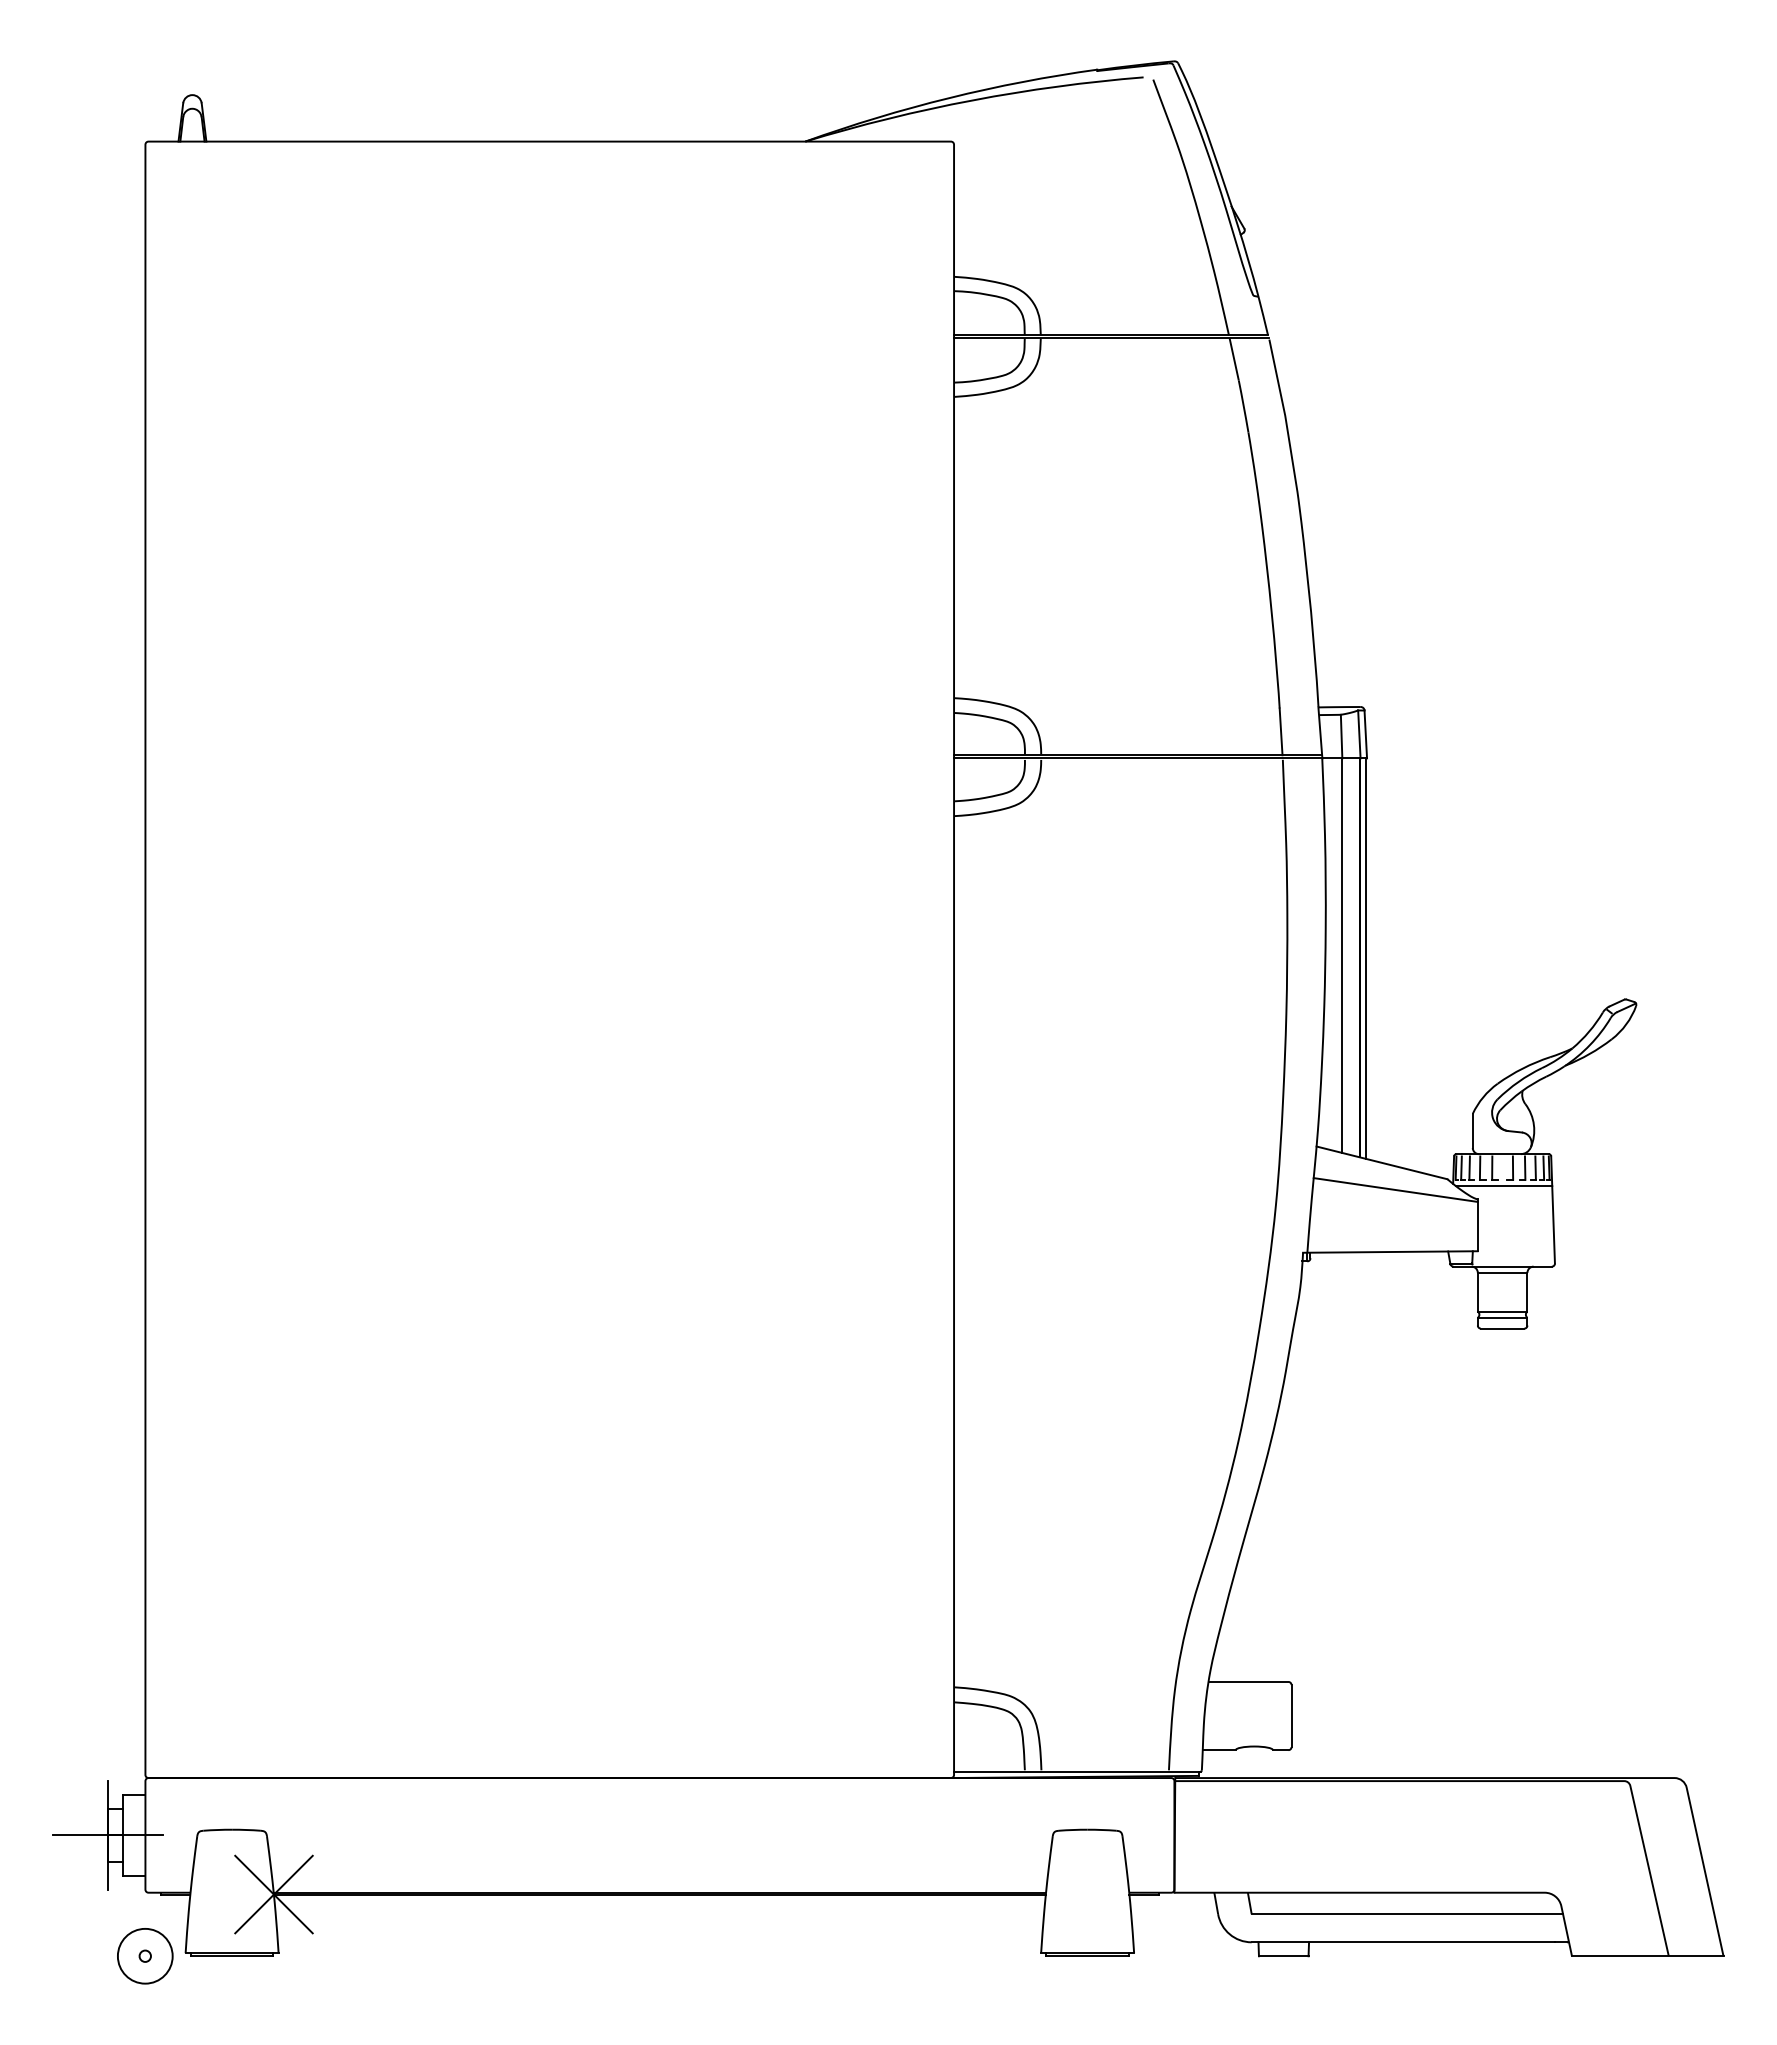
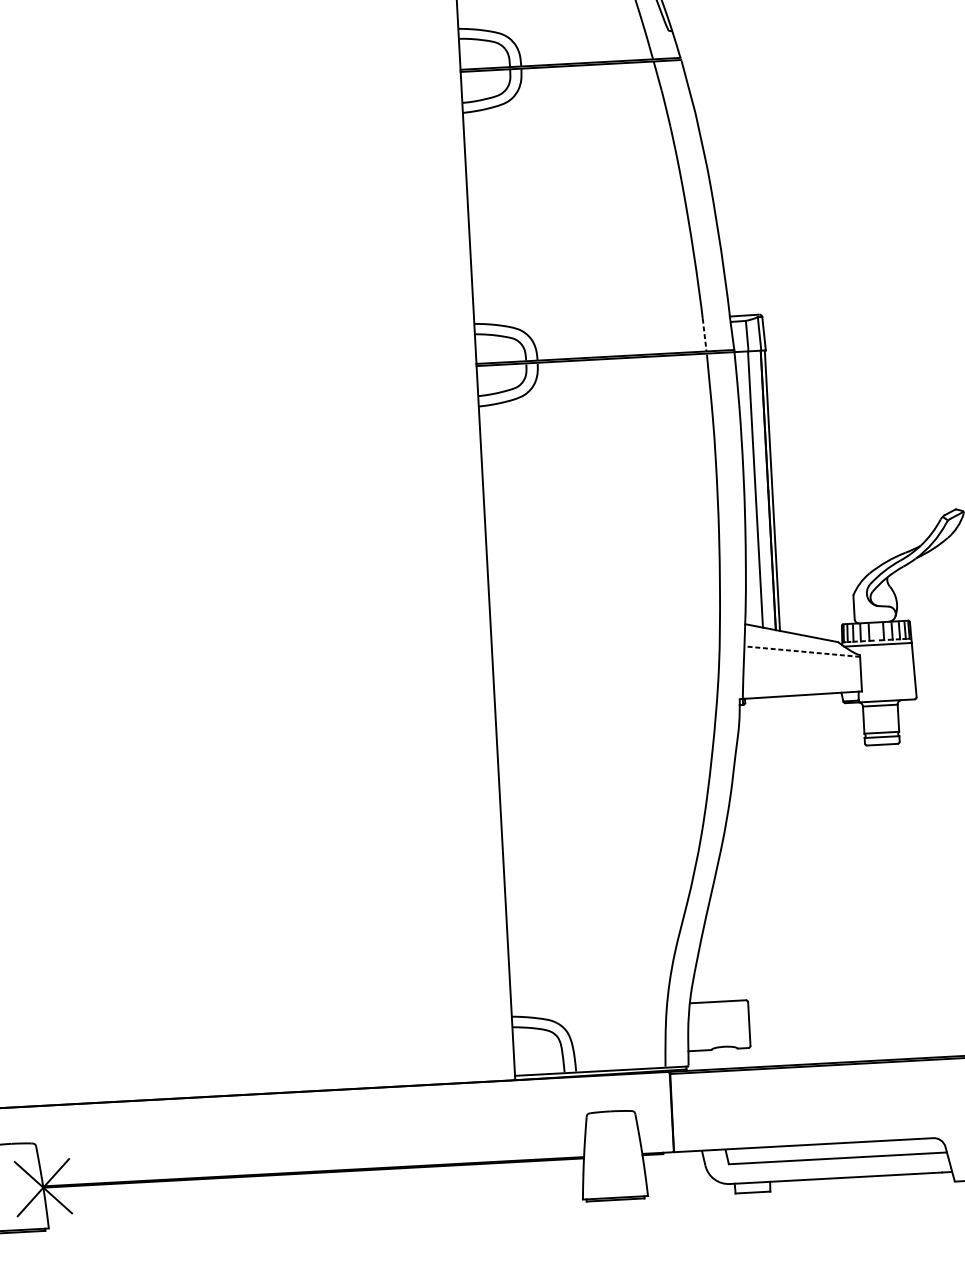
line: (1281, 732) -> (704, 335), solid -> dashed
line: (1395, 1190) -> (802, 652), solid -> dashed

